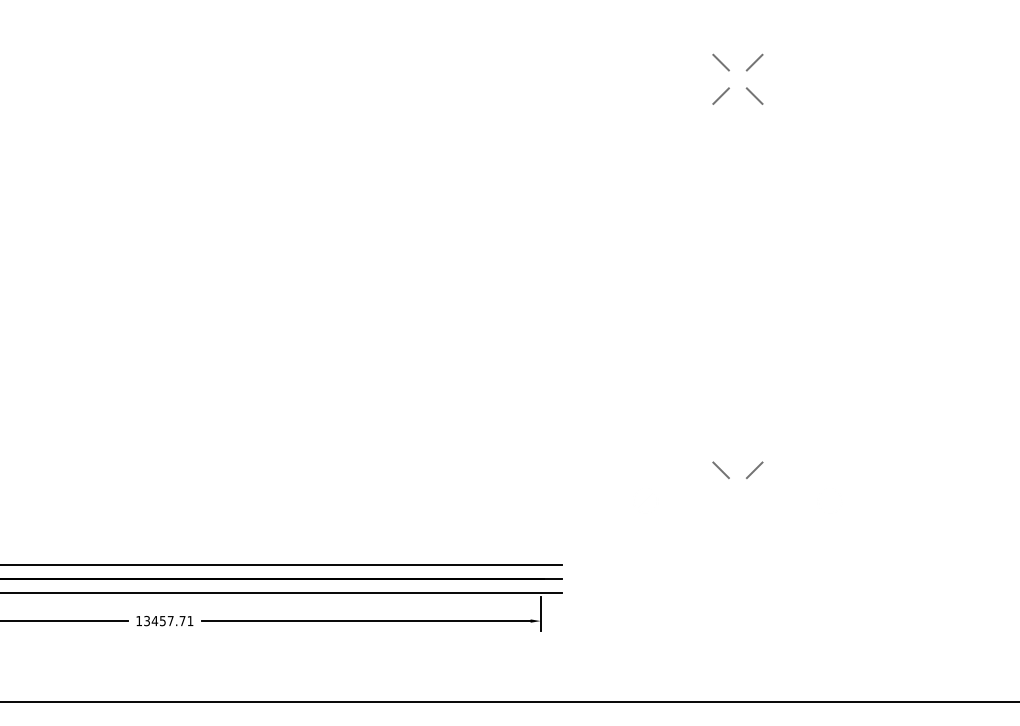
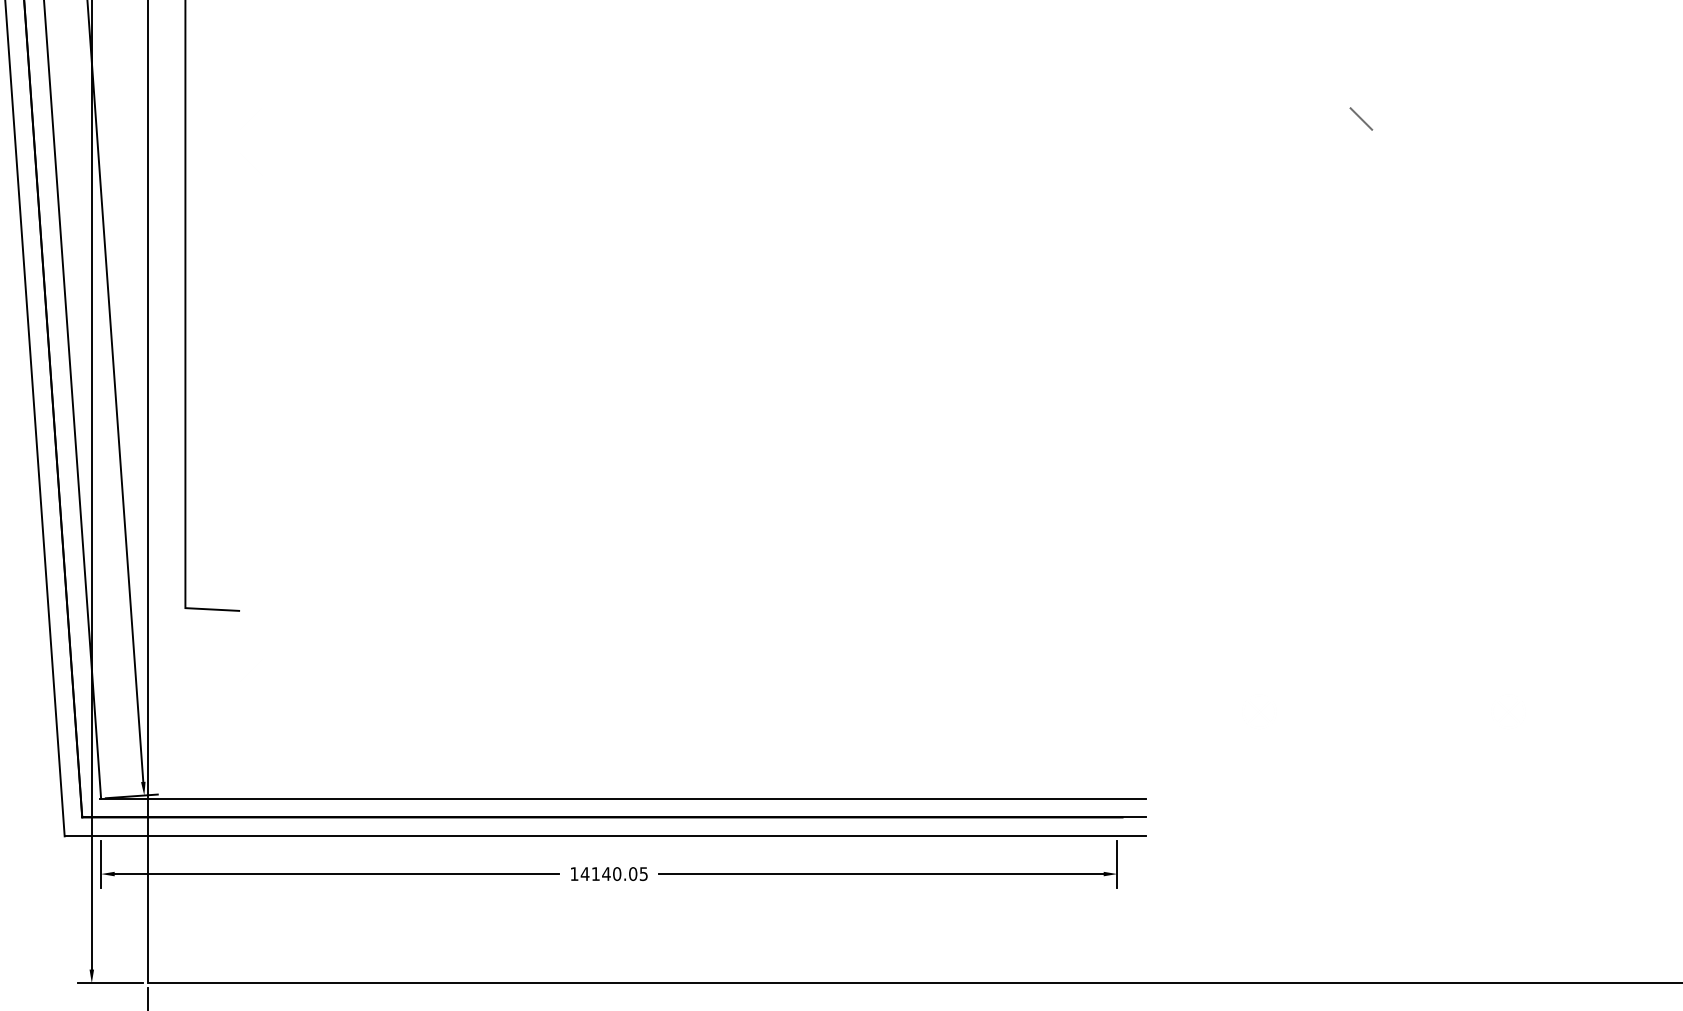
line: (754, 62) -> (1406, 118), removed
line: (721, 96) -> (1361, 164), removed
line: (754, 96) -> (1406, 164), removed
line: (721, 469) -> (1361, 669), removed
line: (754, 469) -> (1406, 669), removed
text: (168, 621) -> (613, 874), 13457.71 -> 14140.05

